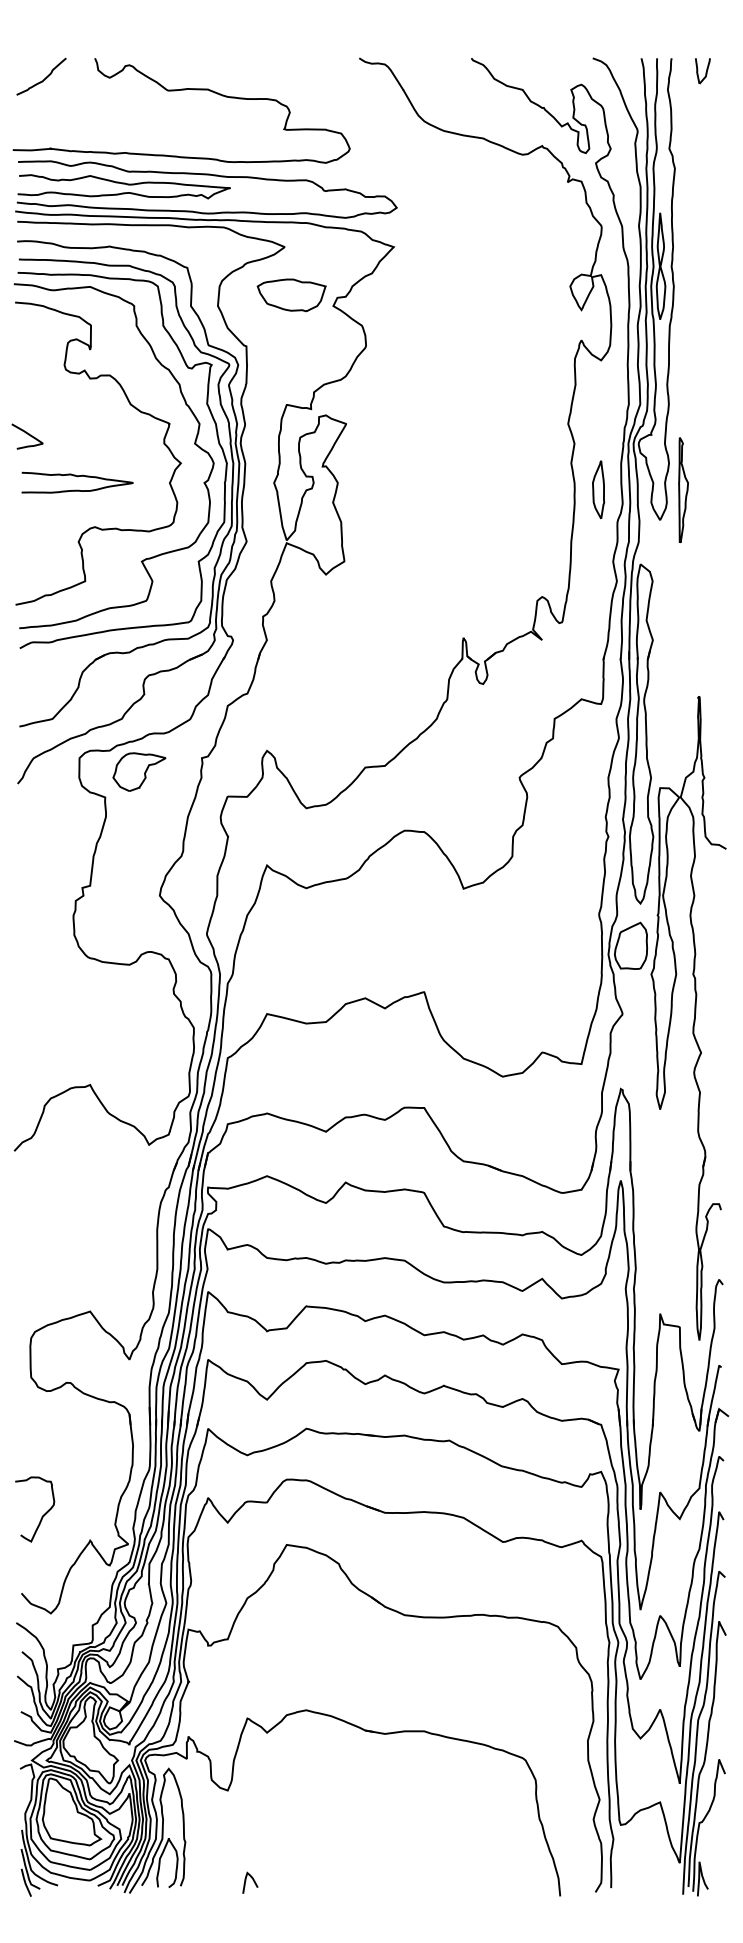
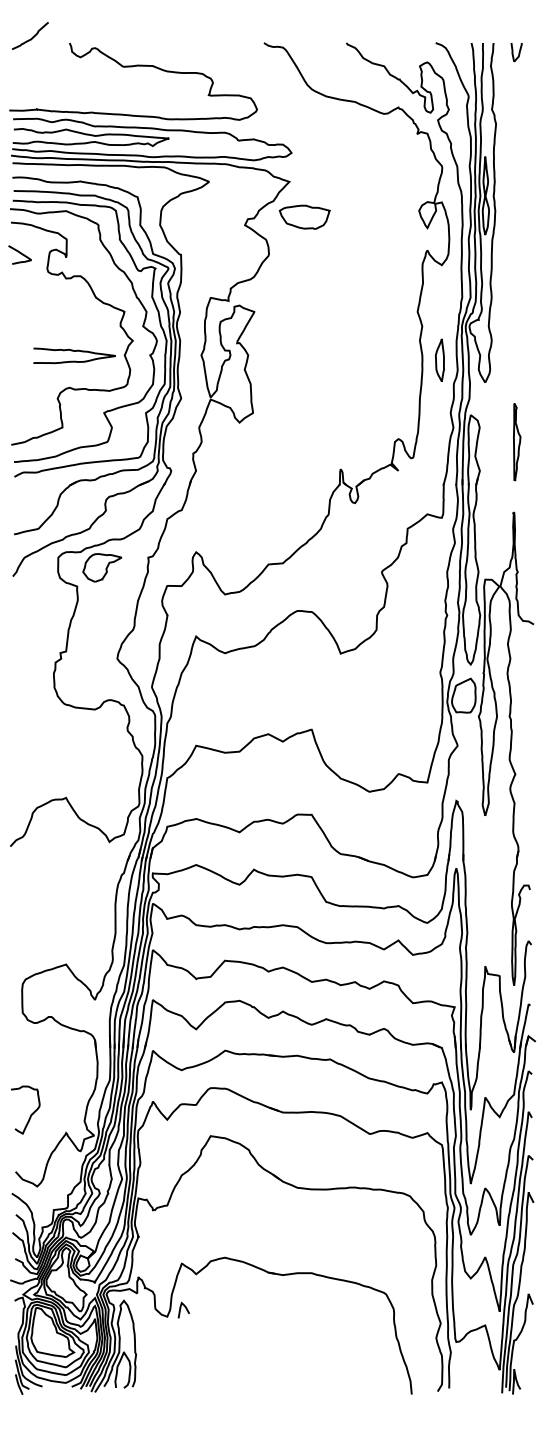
curve: (44, 78) -> (32, 37), moved
part: (291, 295) -> (304, 217), moved
curve: (28, 435) -> (20, 254), moved
curve: (77, 477) -> (74, 351), moved
part: (683, 490) -> (517, 442), moved
curve: (252, 1880) -> (185, 1308), moved

